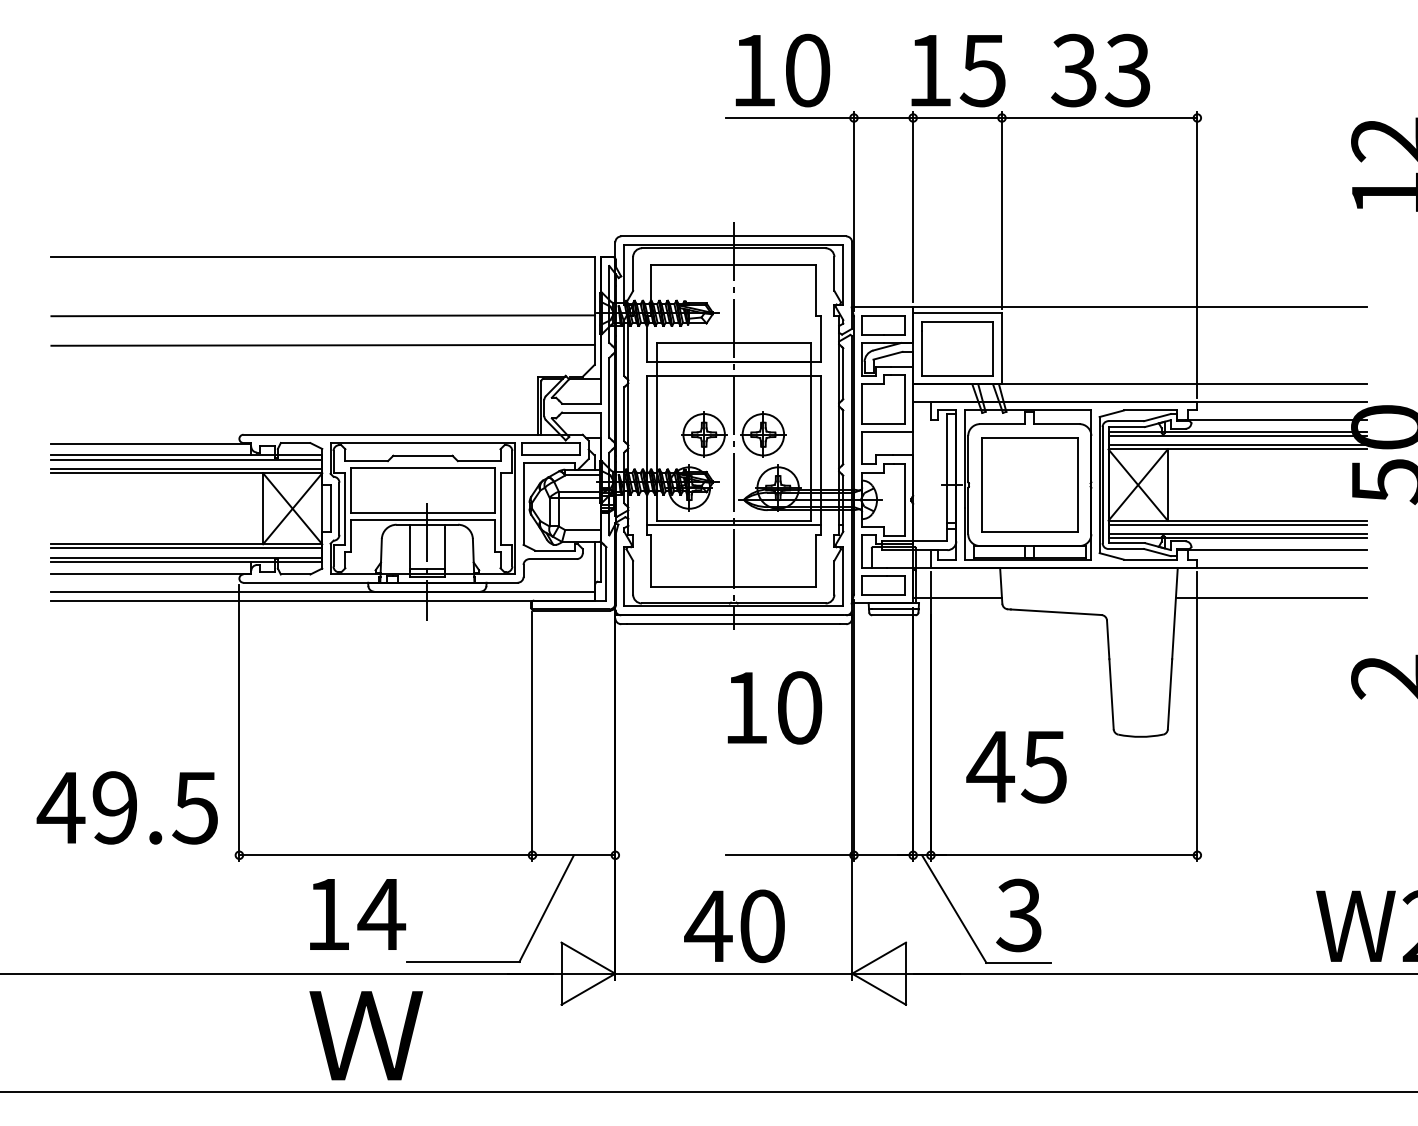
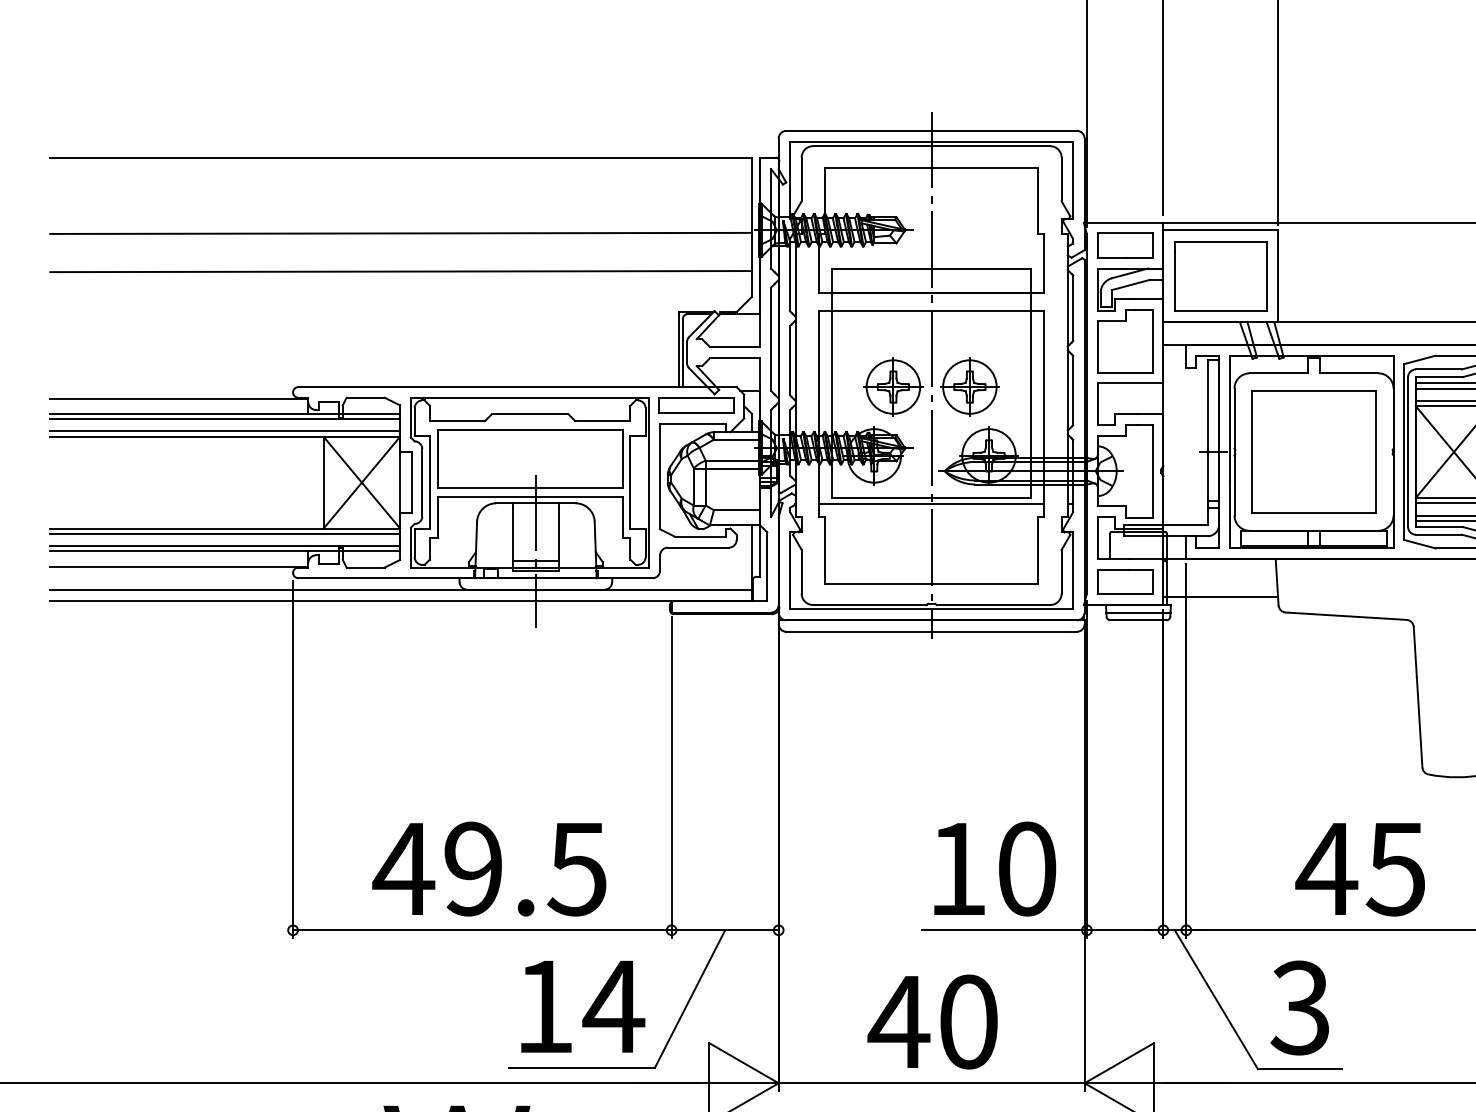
text: (774, 707) -> (994, 868), moved
text: (1016, 767) -> (1360, 869), moved
text: (126, 807) -> (488, 868), moved
text: (358, 914) -> (583, 1006), moved

